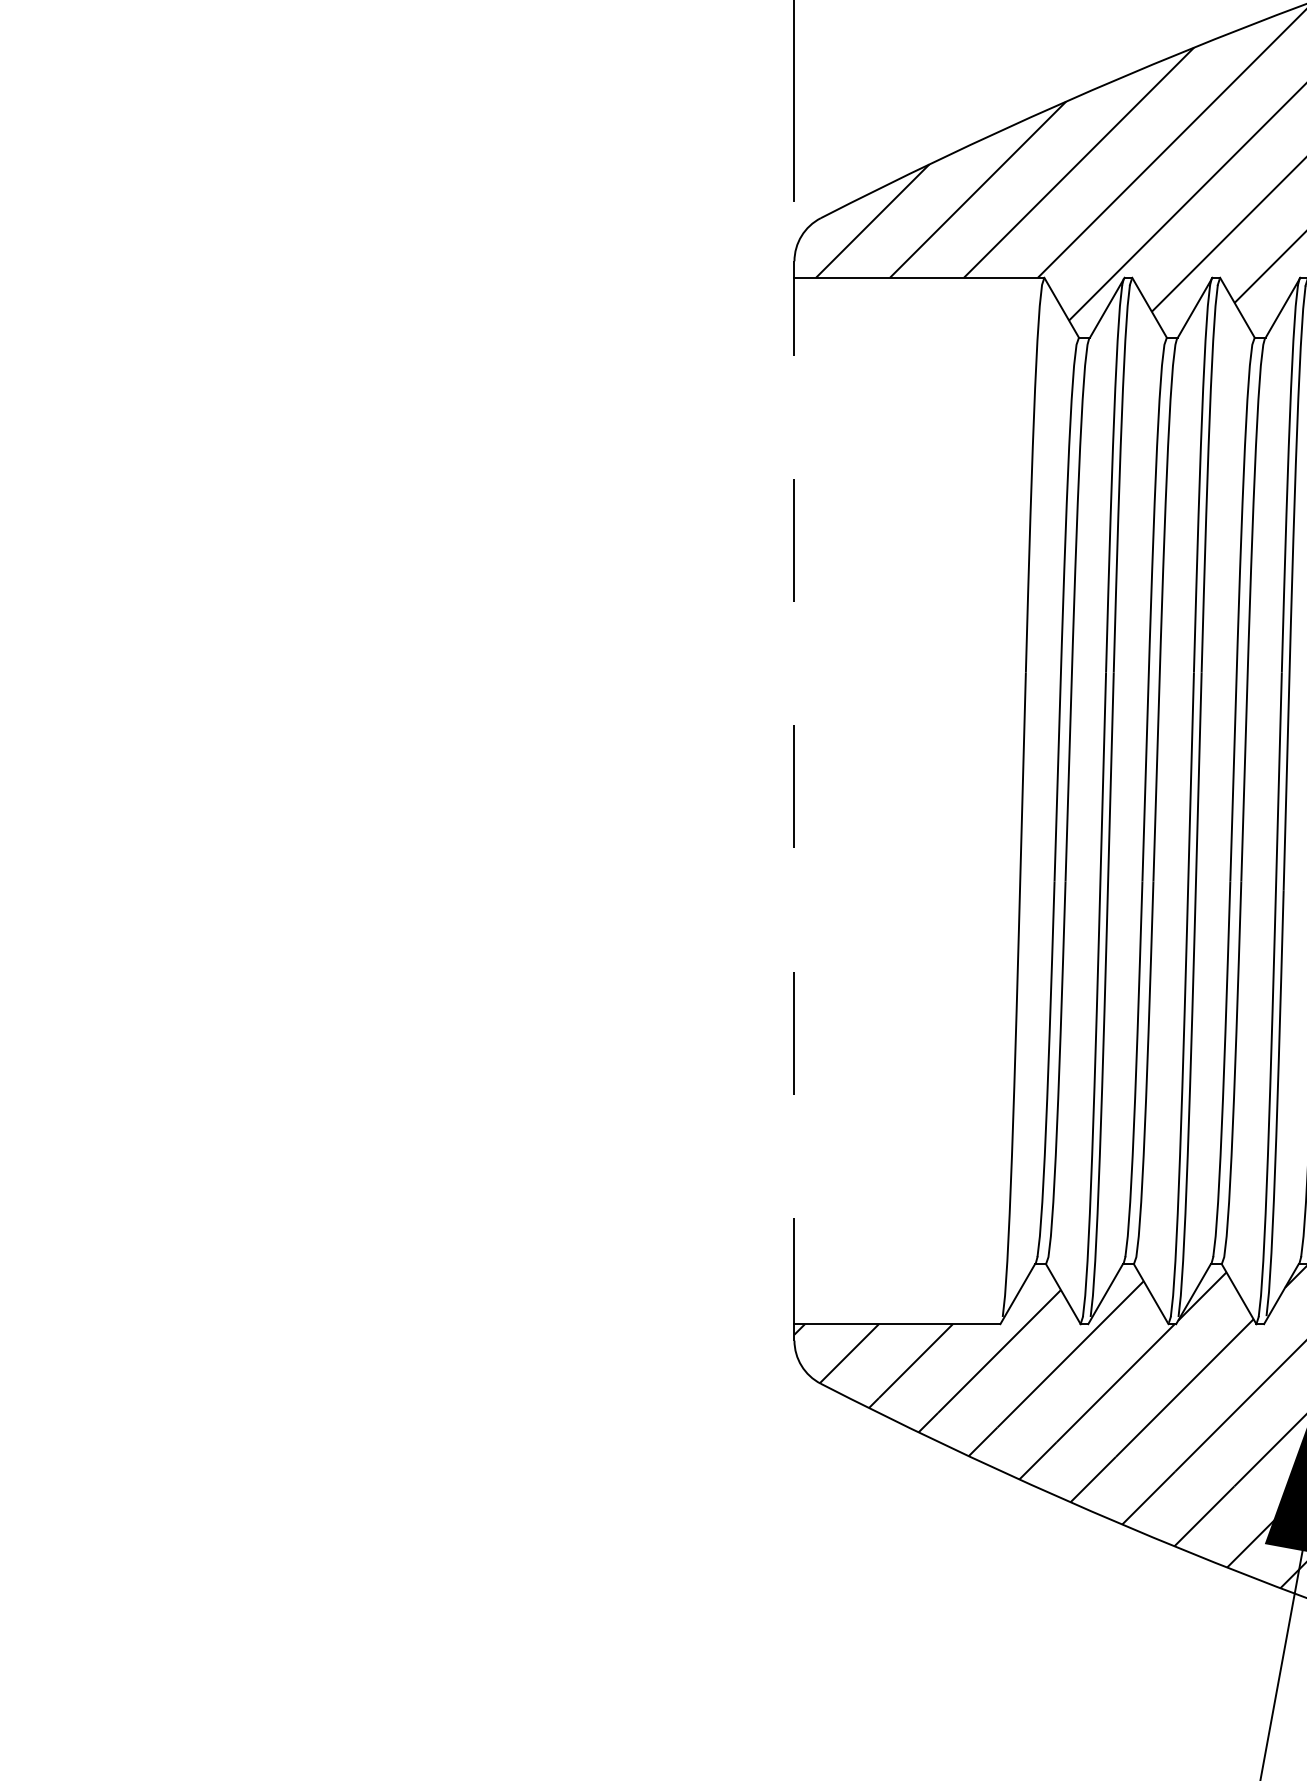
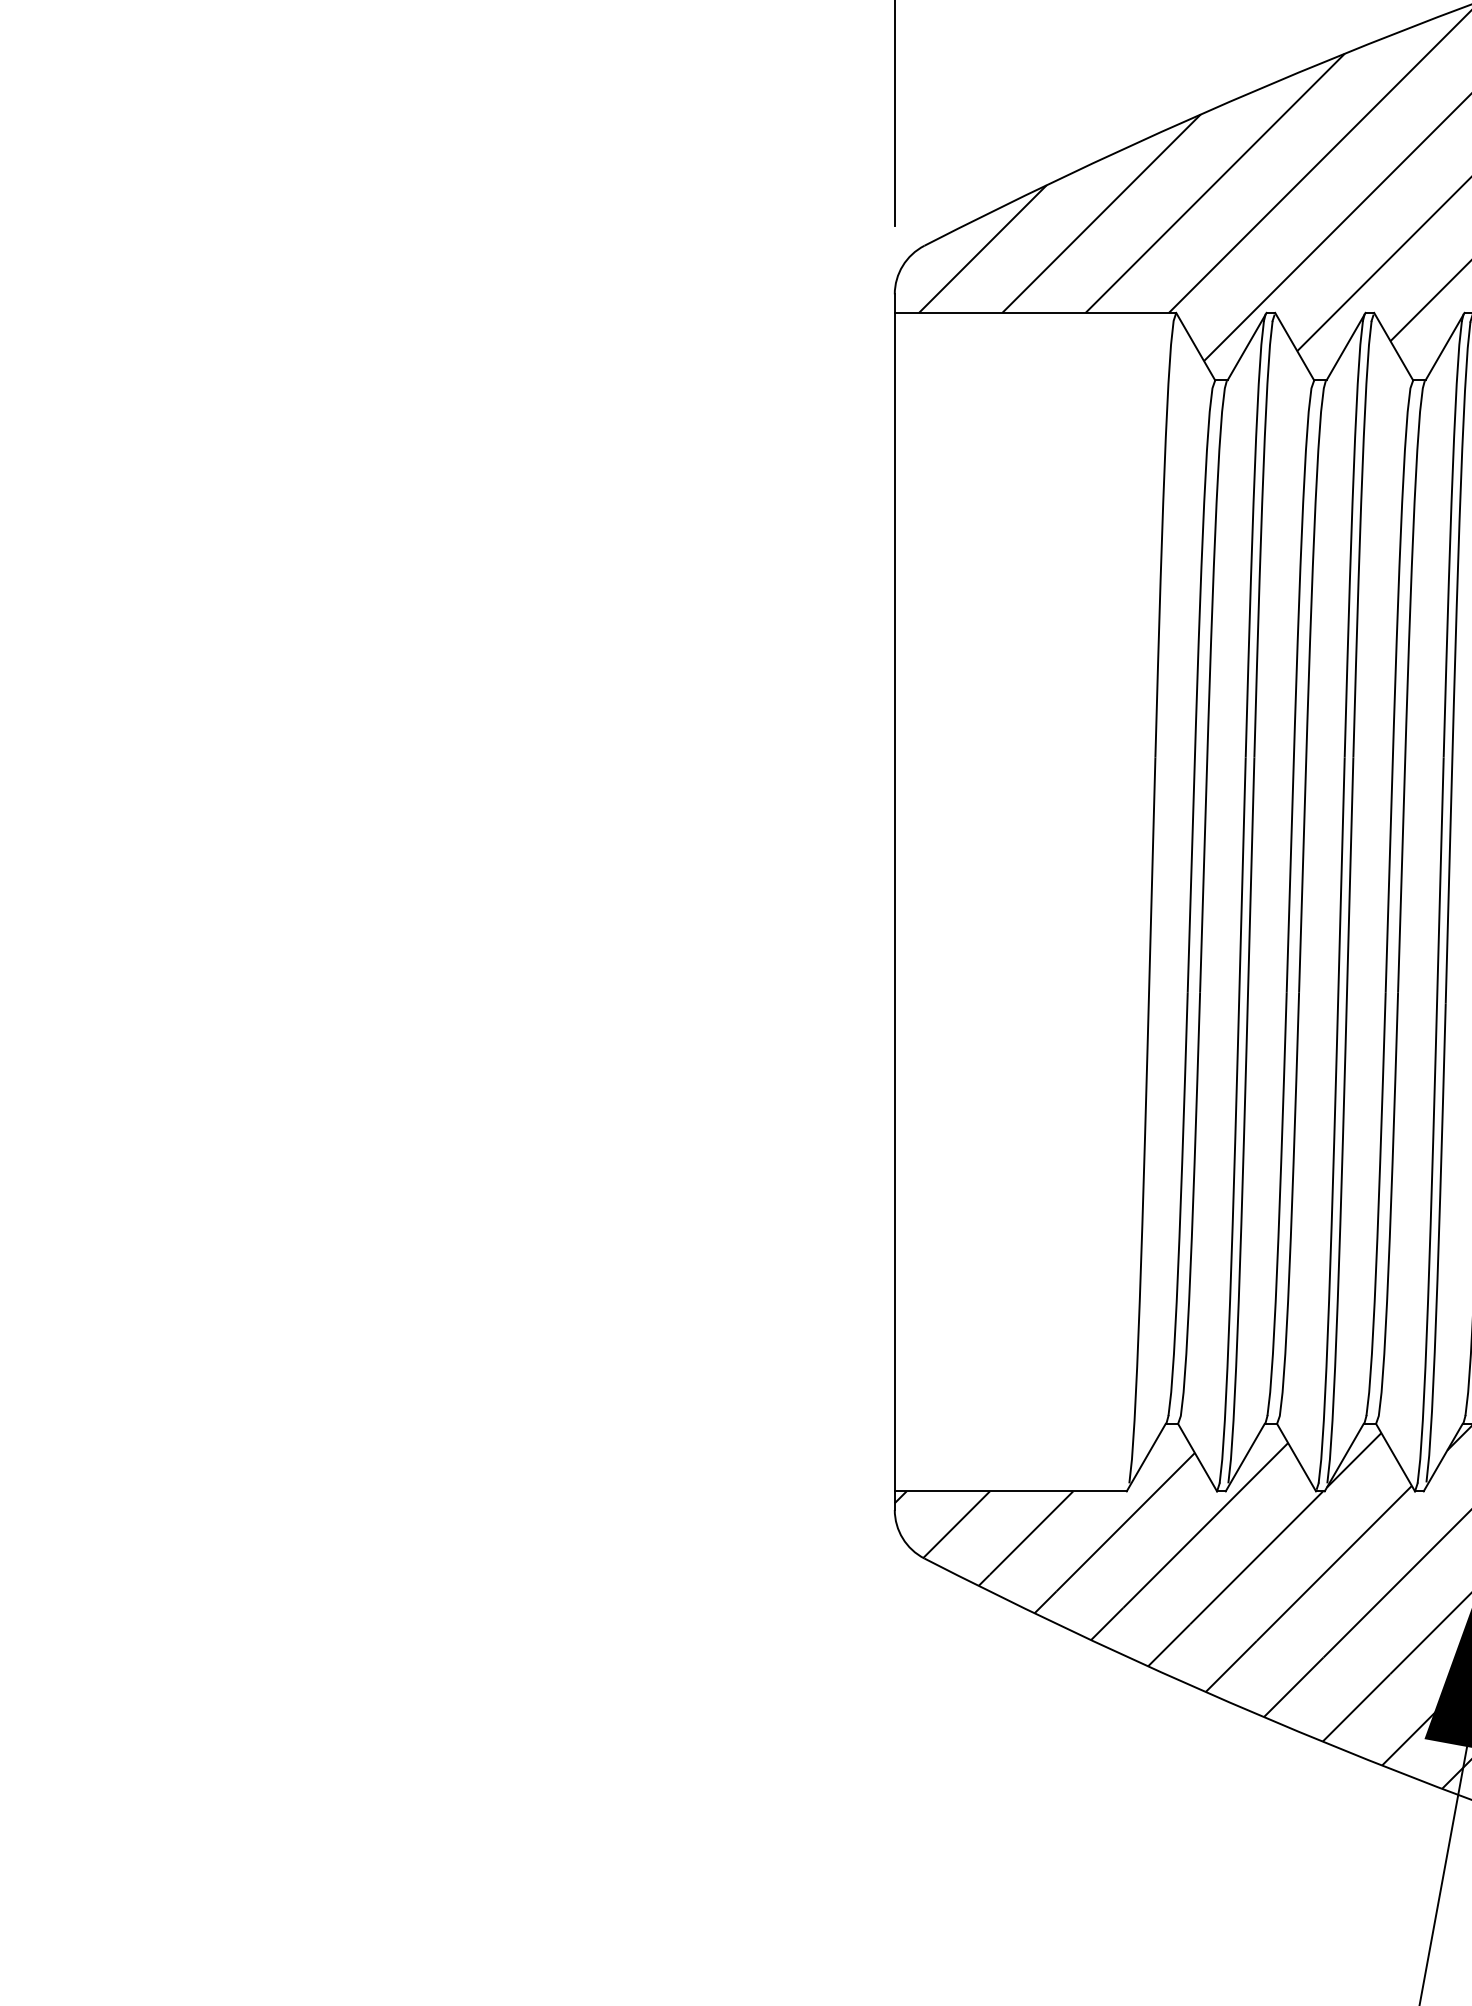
line: (794, 800) -> (894, 901), dashed -> solid

